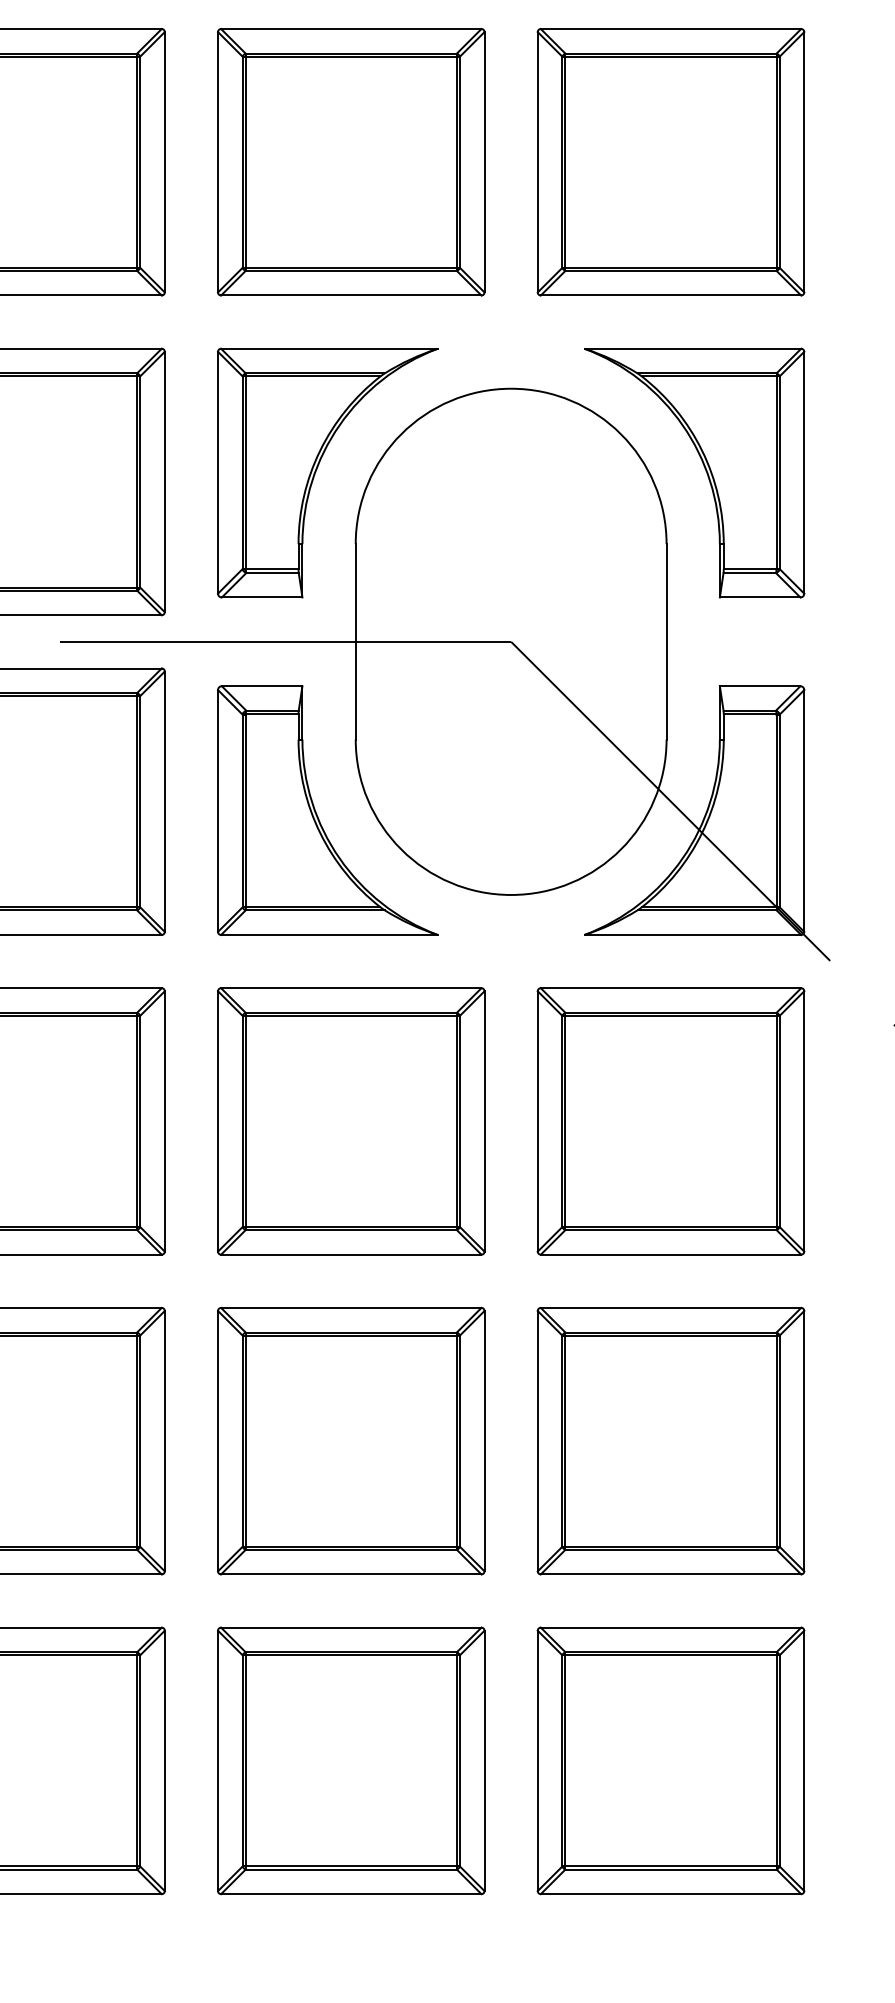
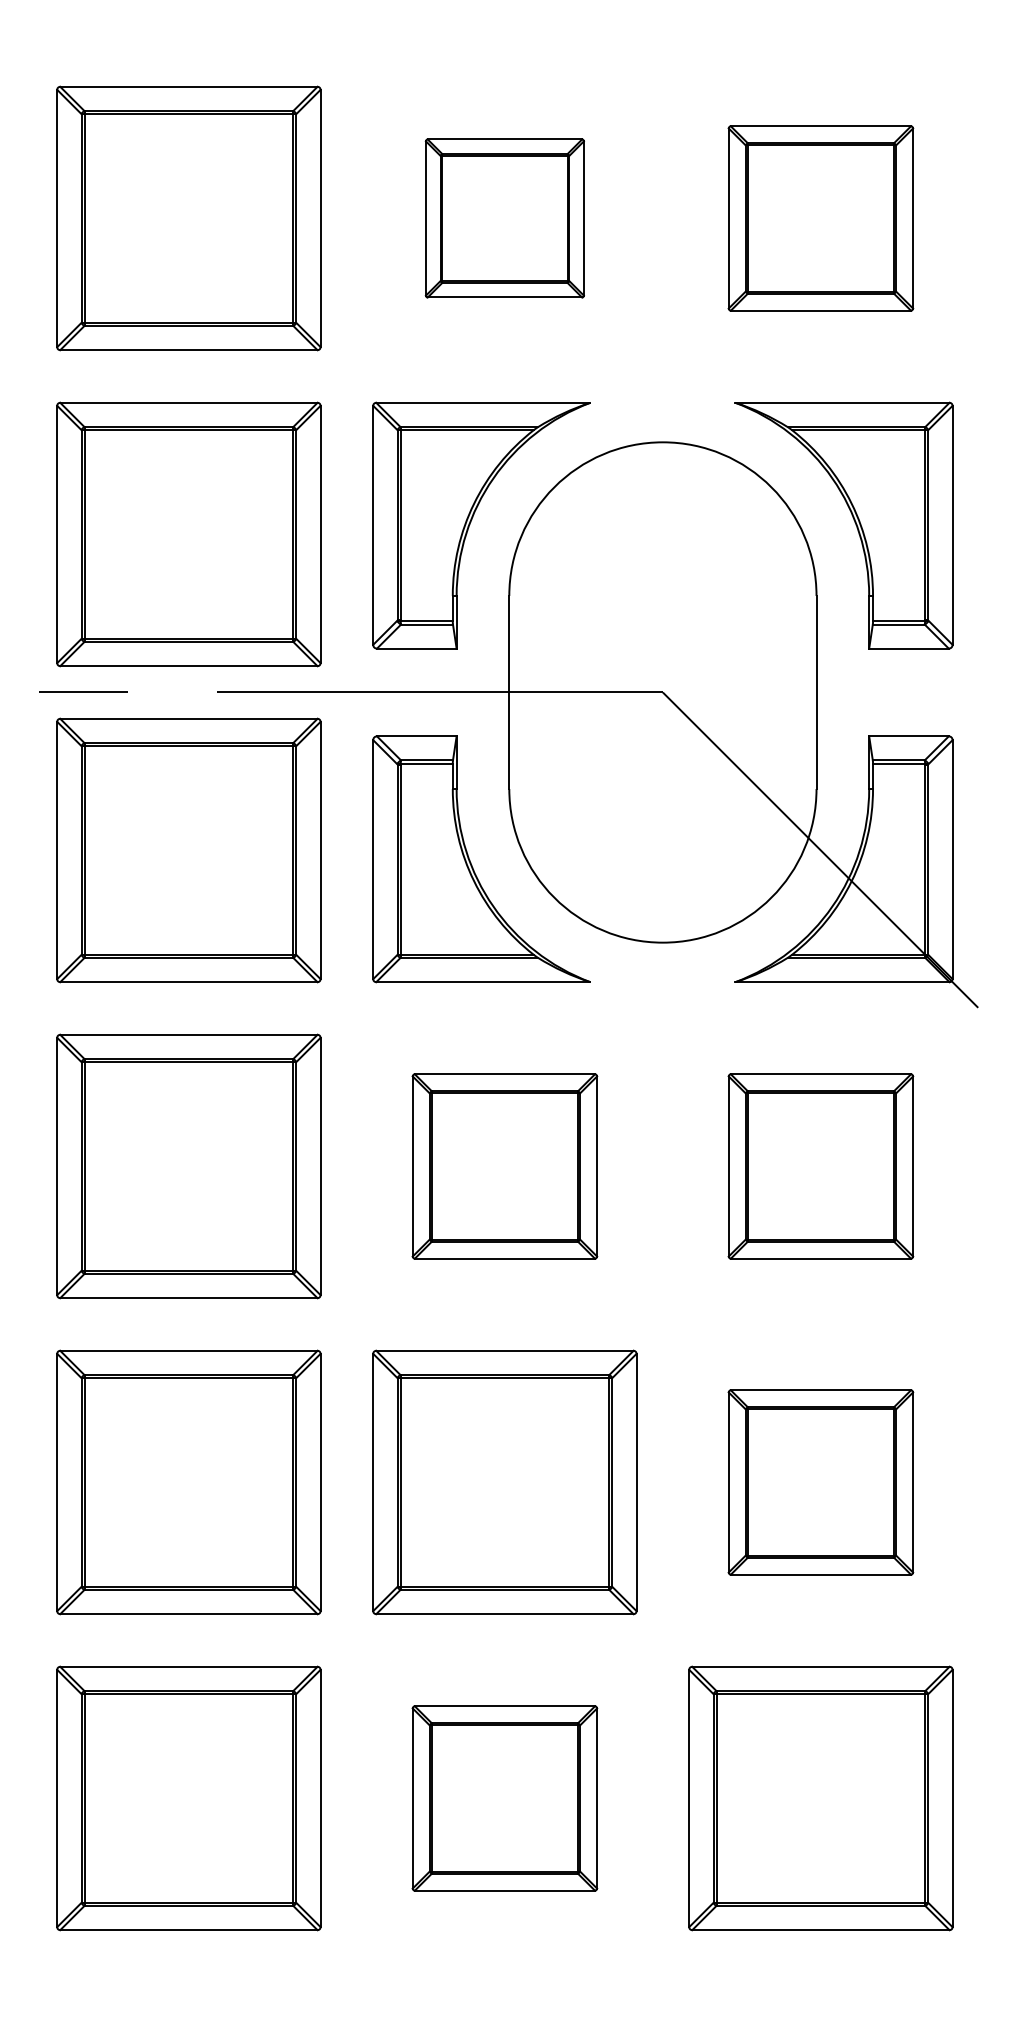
part: (350, 162) -> (504, 218), size x0.6
part: (670, 162) -> (820, 218), size x0.7
part: (350, 1121) -> (504, 1166), size x0.7
part: (670, 1121) -> (820, 1166), size x0.7
part: (670, 1441) -> (820, 1482), size x0.7
part: (350, 1760) -> (504, 1798), size x0.7

